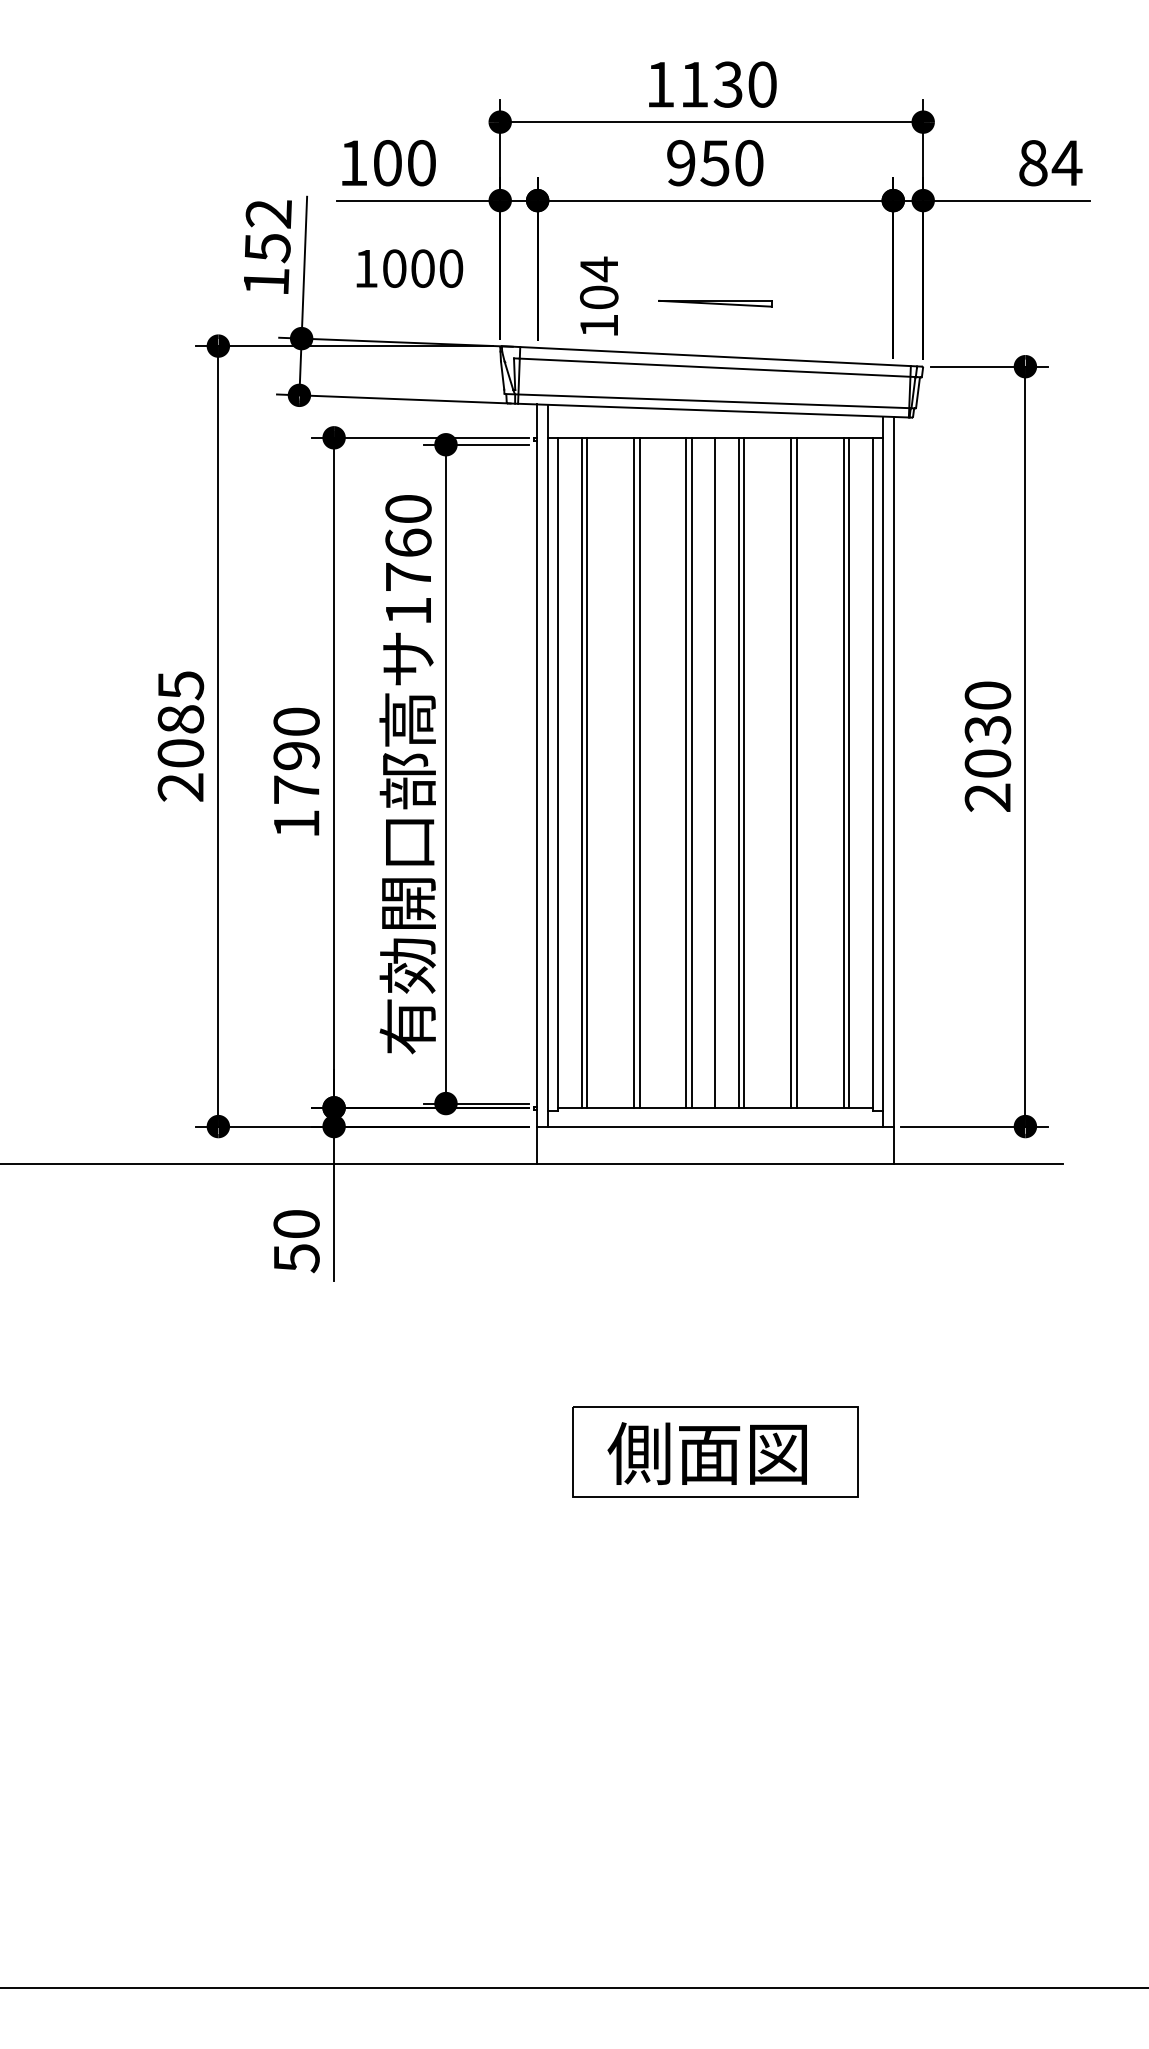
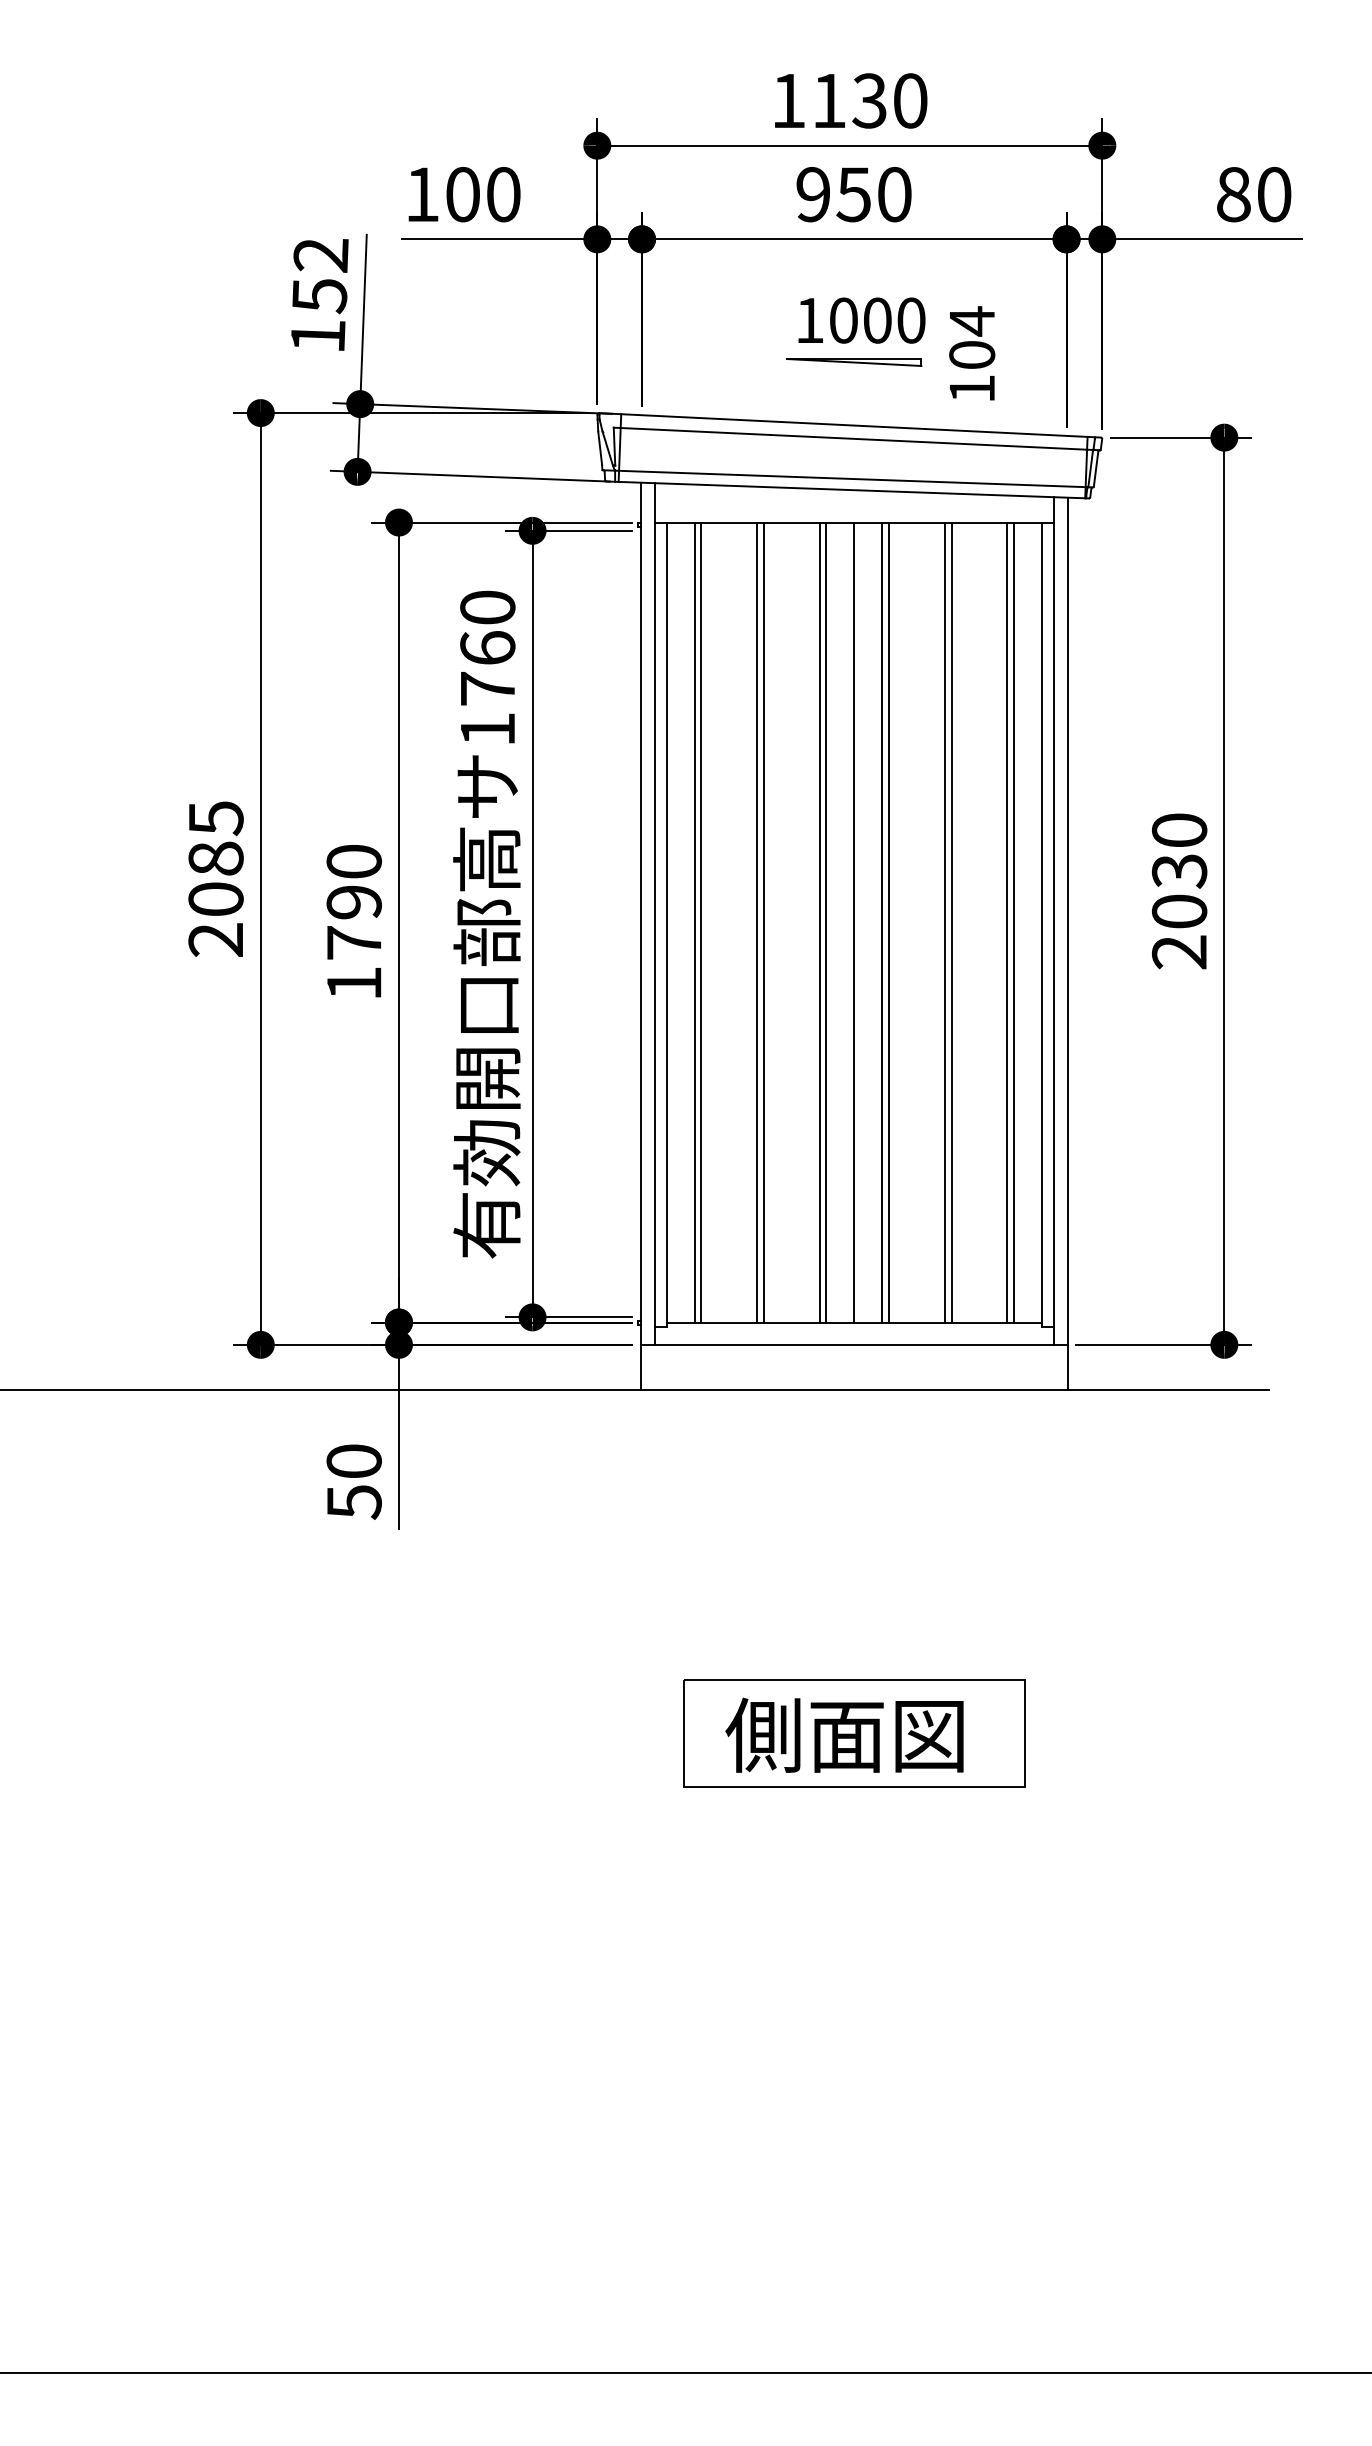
text: (1066, 163) -> (1273, 195), 84 -> 80
text: (409, 268) -> (861, 320), moved
text: (599, 295) -> (972, 352), moved

